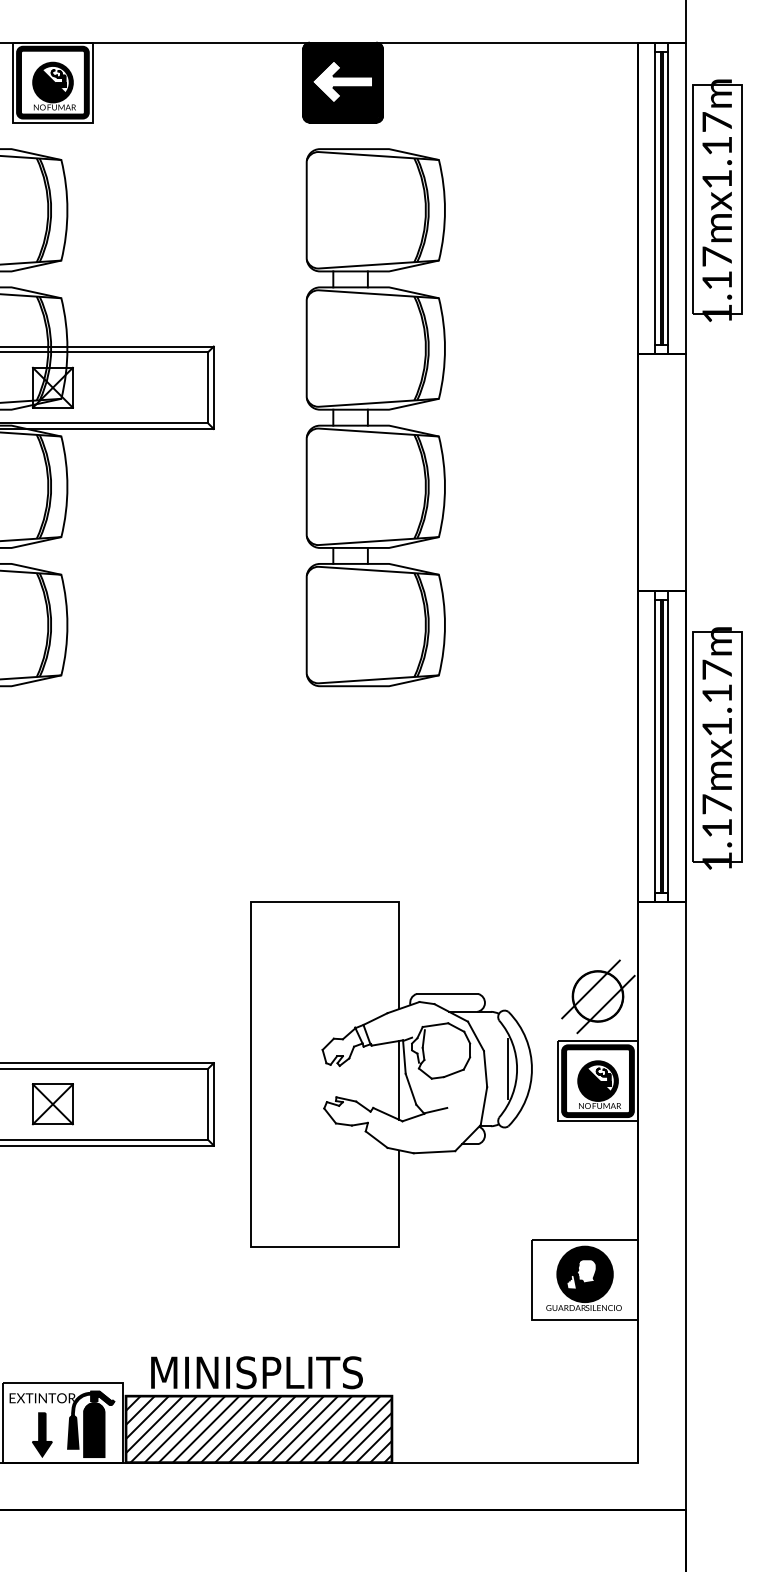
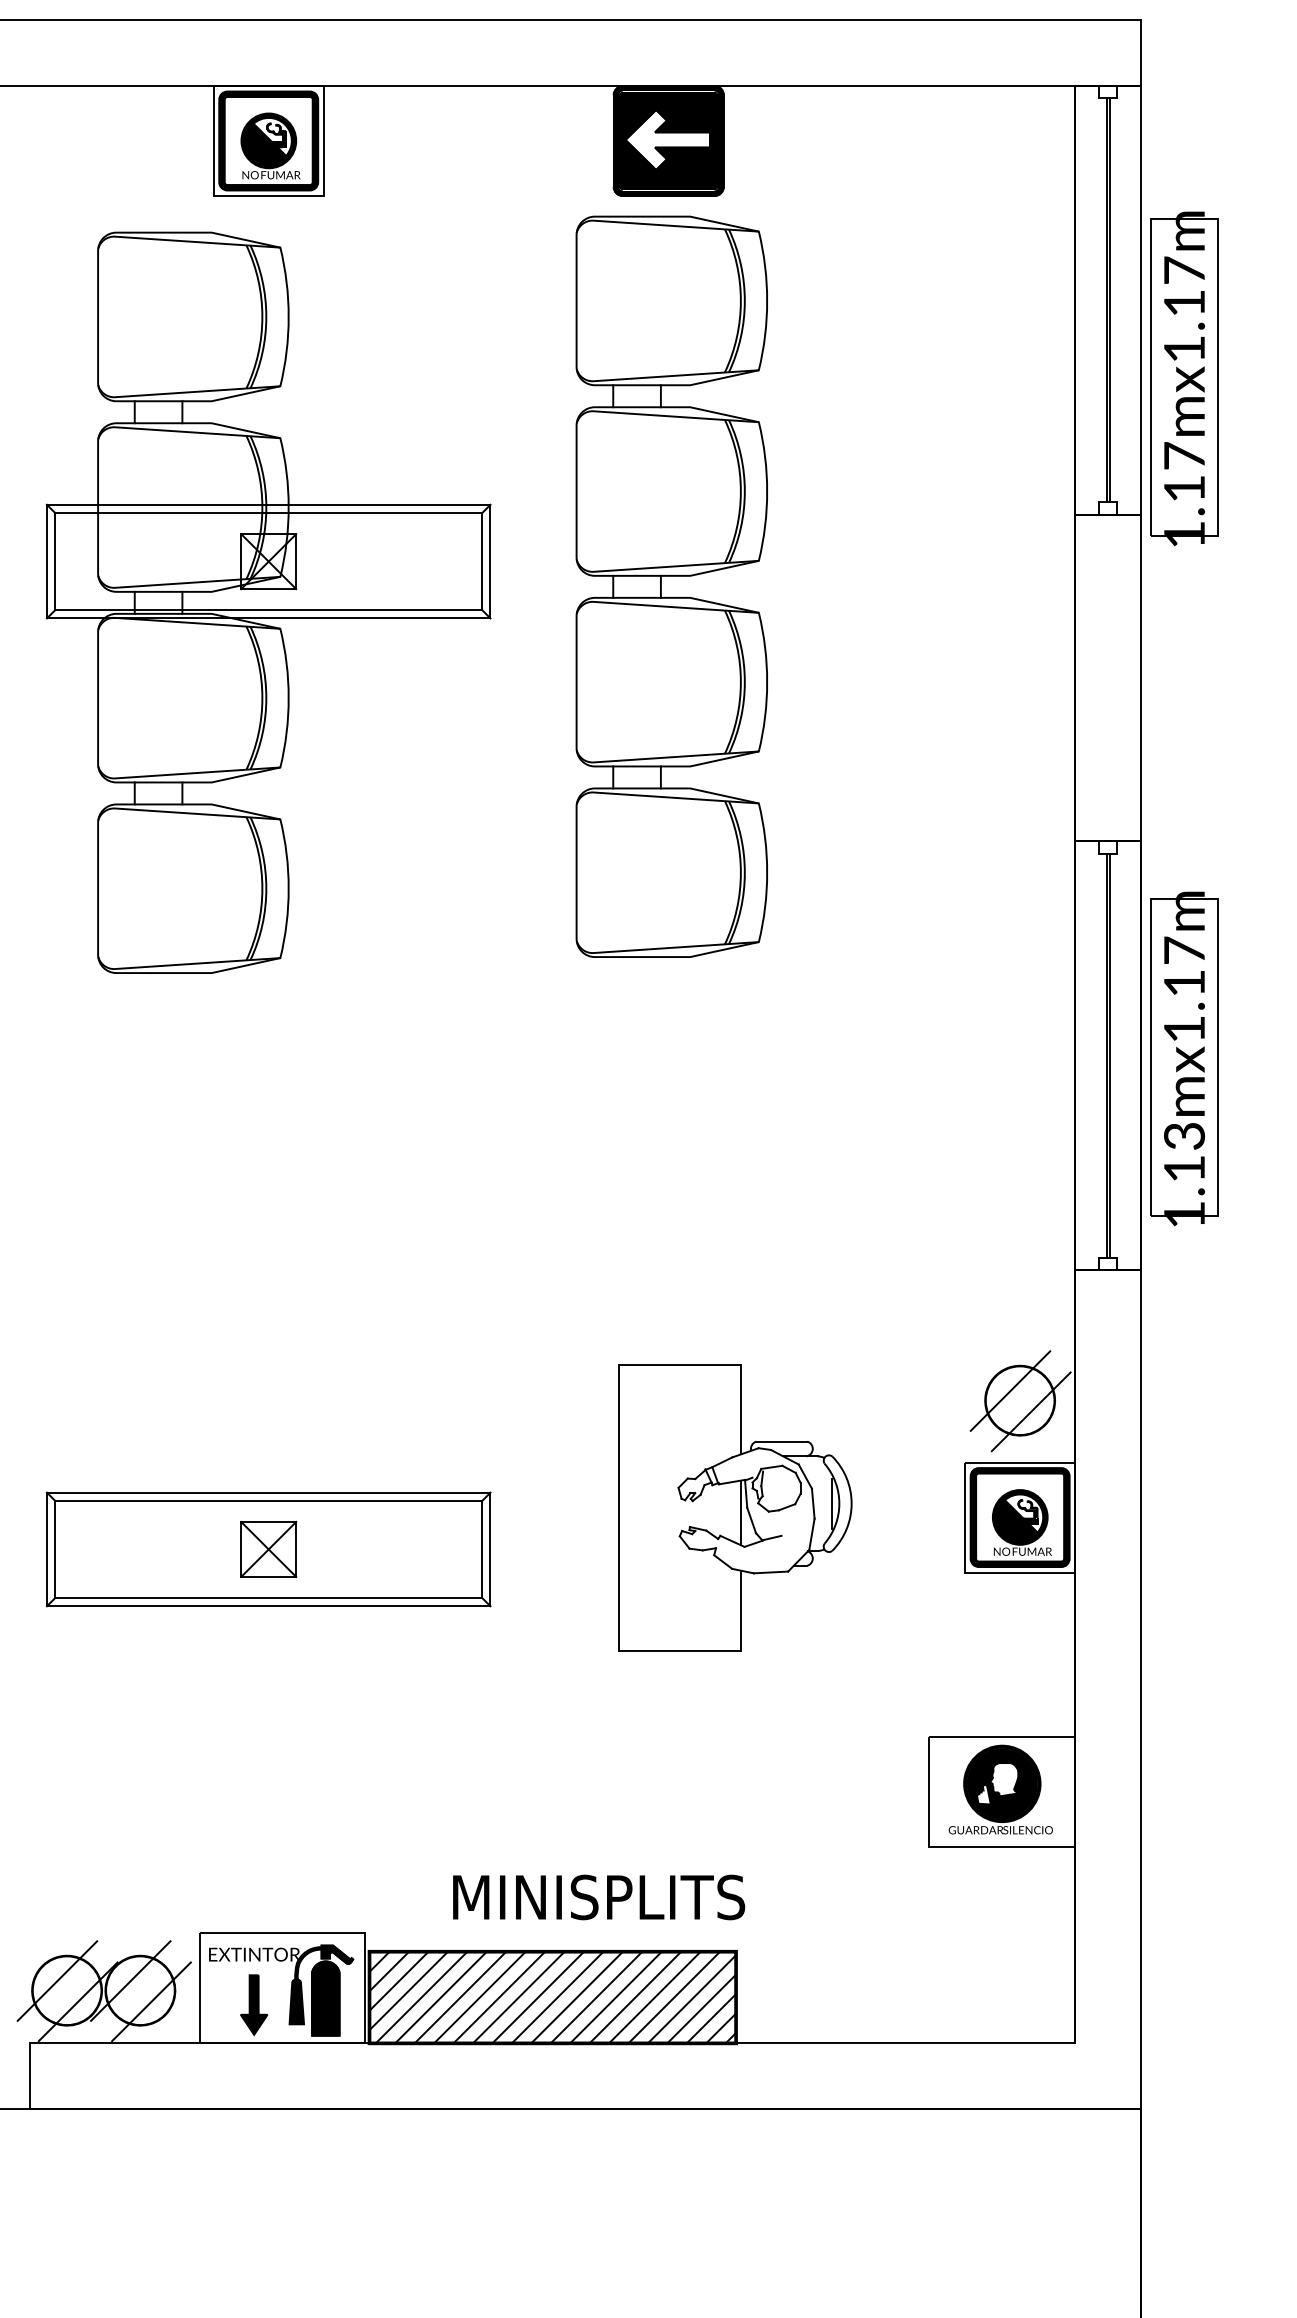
line: (655, 198) -> (1099, 300), removed
line: (667, 198) -> (1116, 300), removed
part: (717, 200) -> (1184, 378), moved
part: (375, 410) -> (671, 576), moved
line: (655, 746) -> (1099, 1055), removed
line: (667, 746) -> (1116, 1055), removed
text: (717, 804) -> (1184, 1135), 1.17mx1.17m -> 1.13mx1.17m
part: (391, 1073) -> (735, 1507), size x0.6
text: (257, 1372) -> (599, 1897), moved

